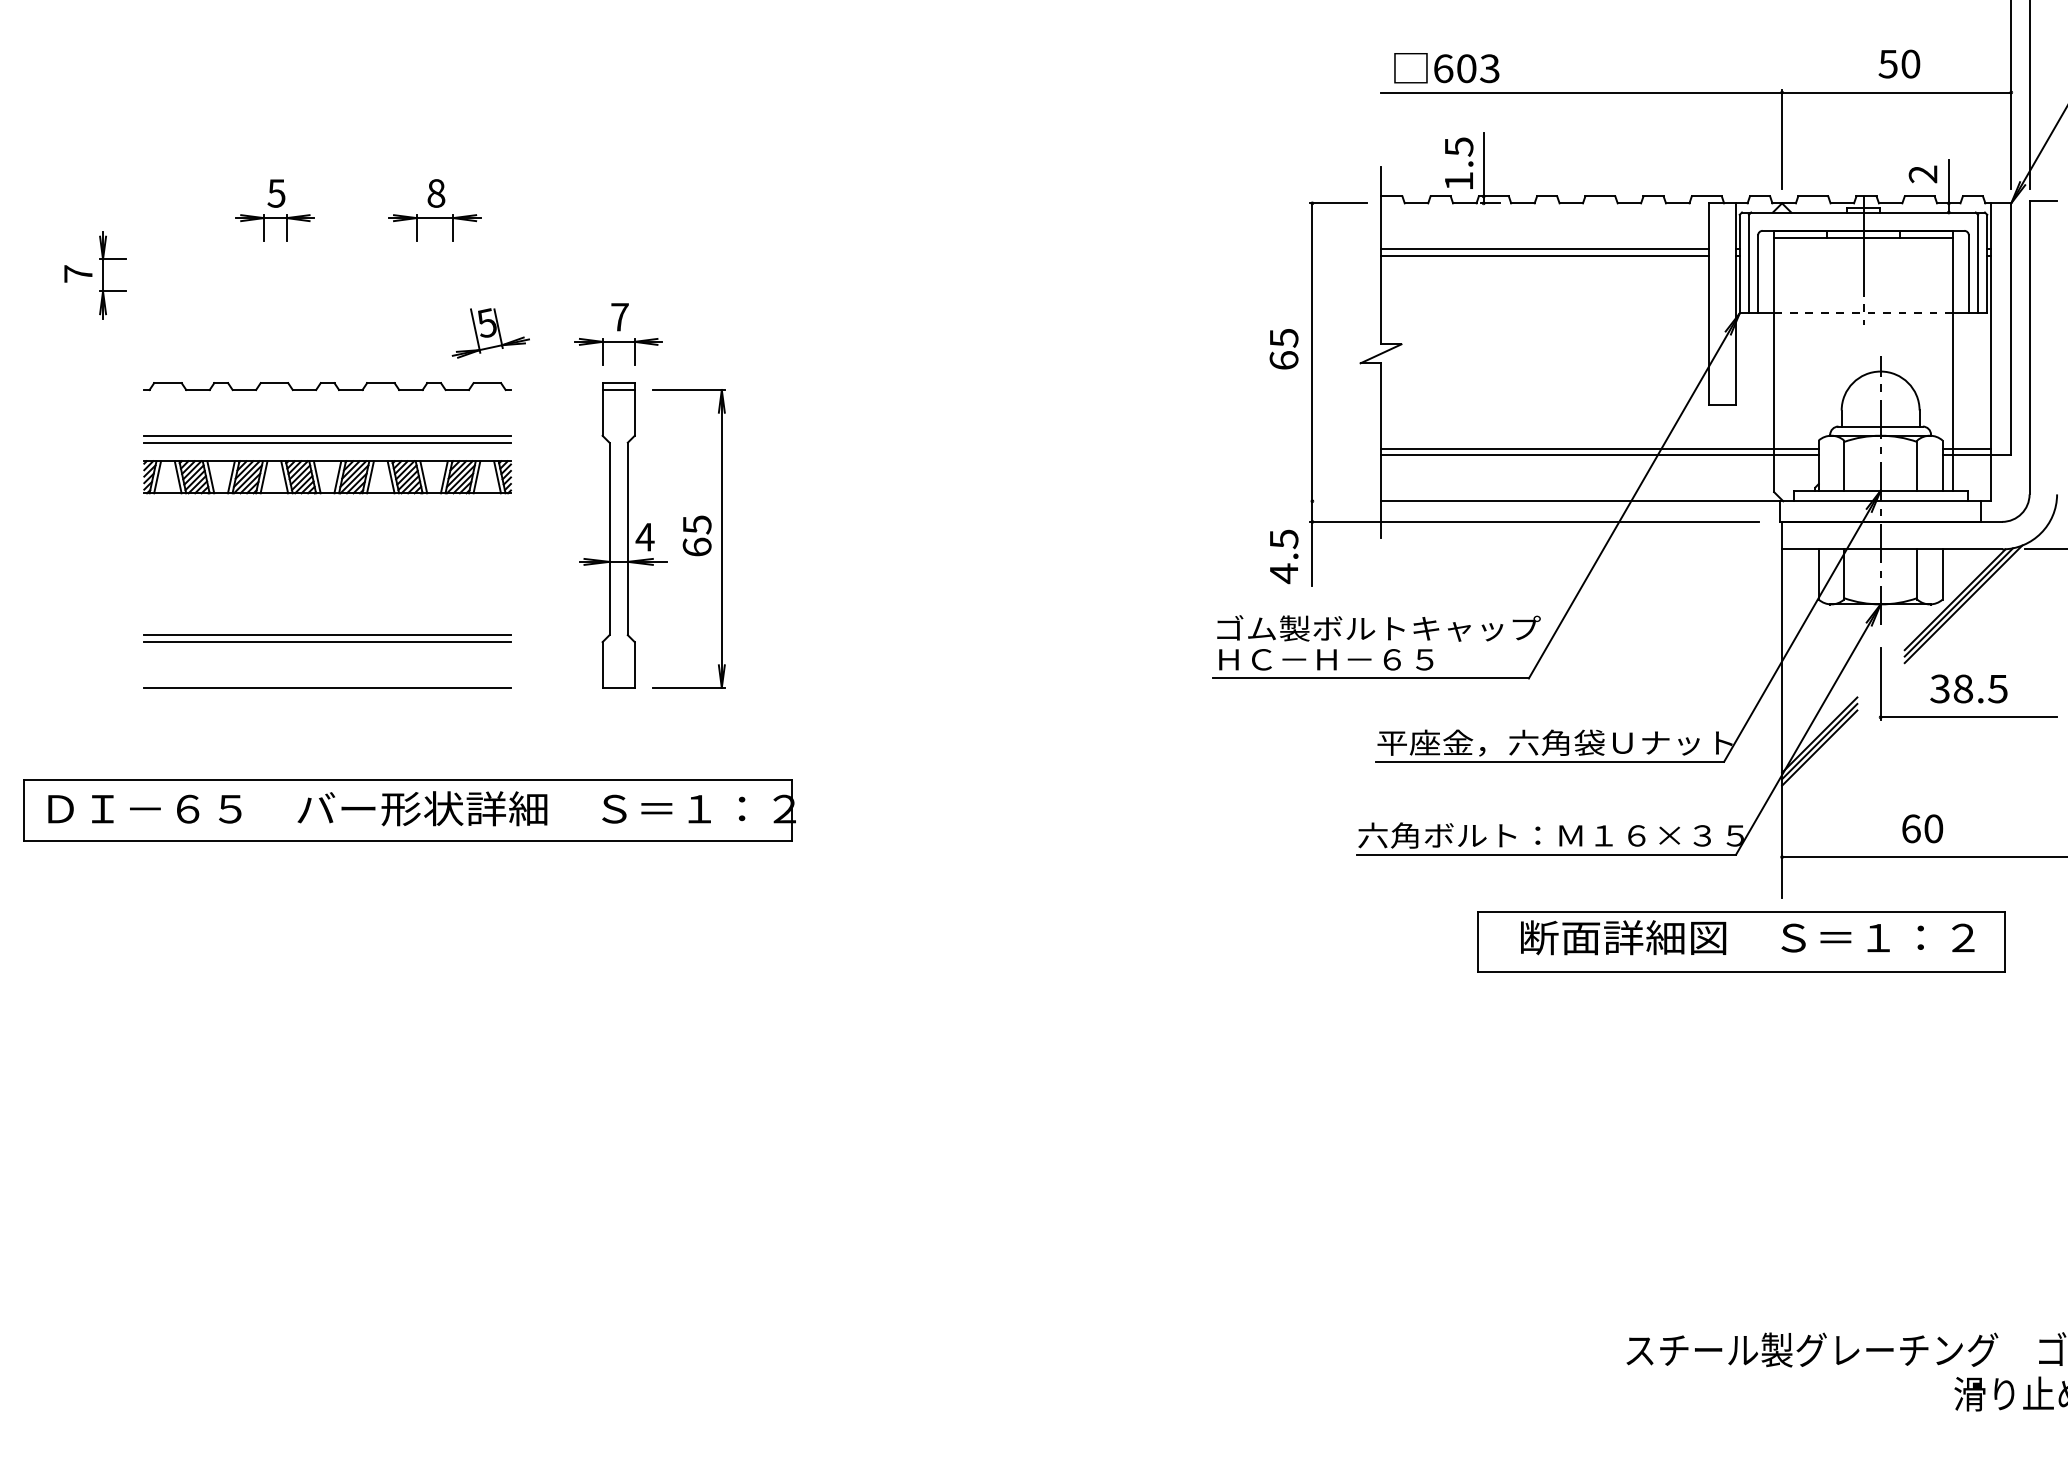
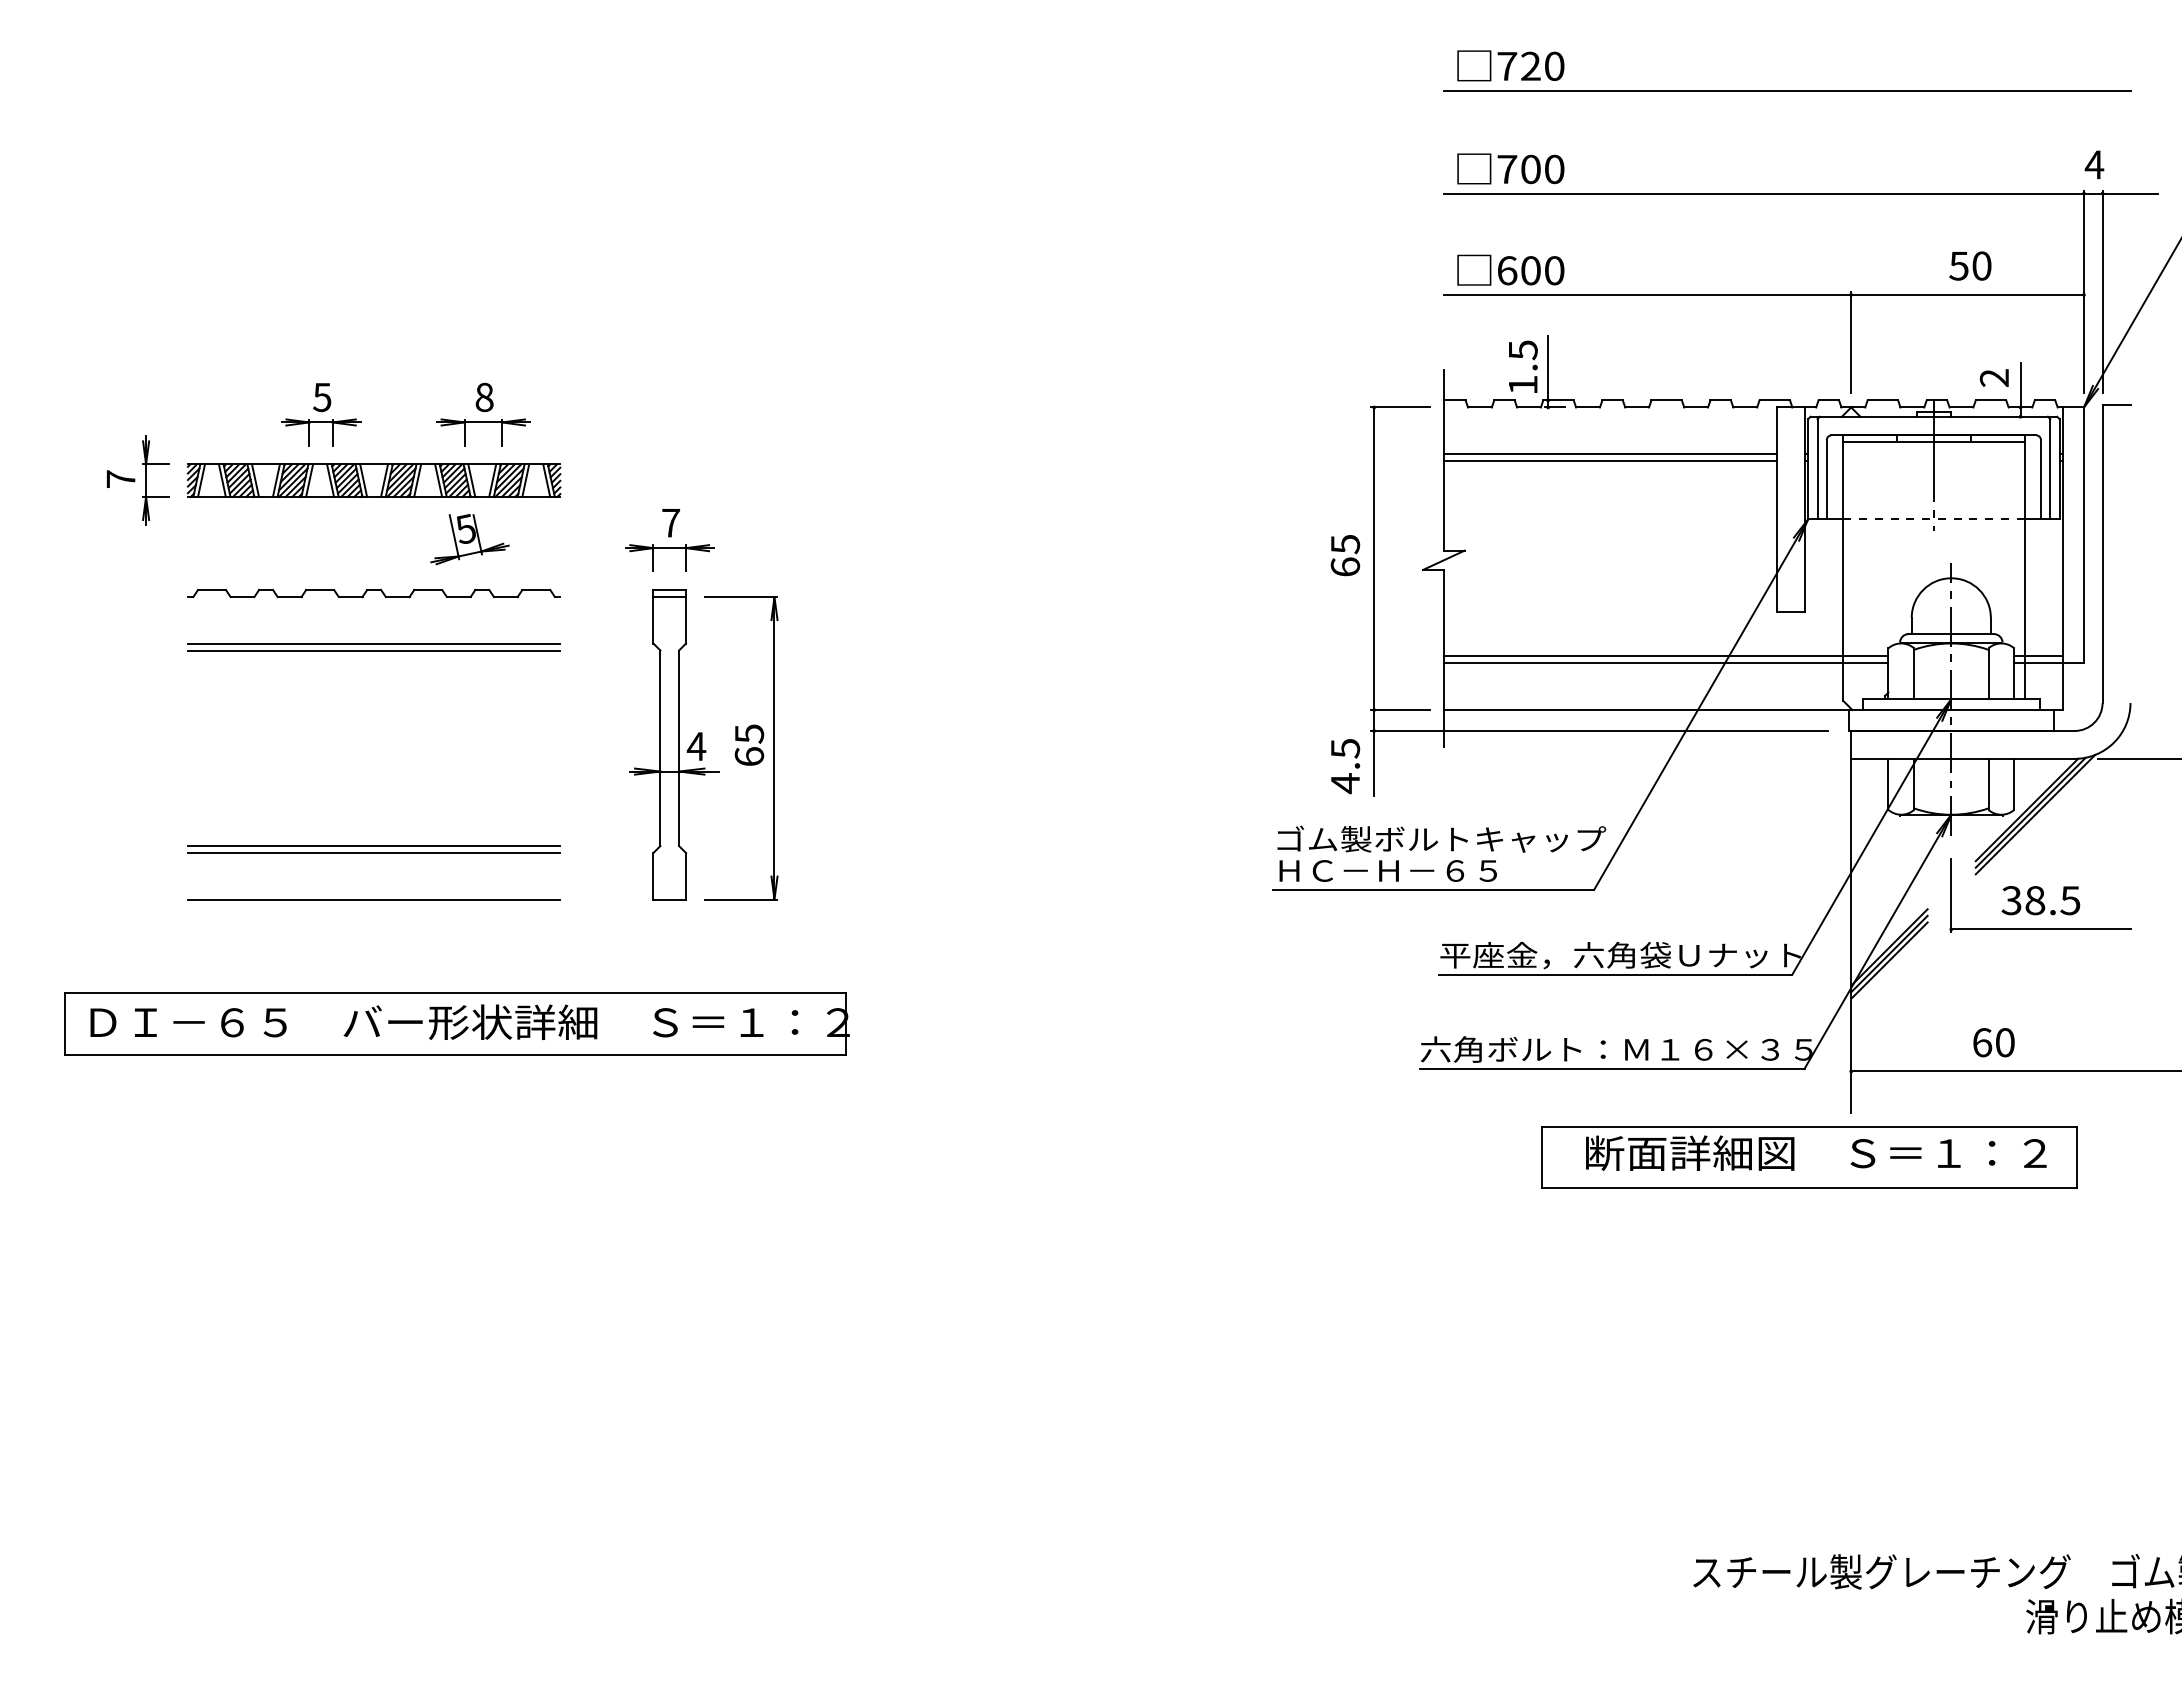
text: (1489, 68) -> (1554, 270), 603 -> 600
part: (490, 333) -> (469, 539), moved
part: (326, 477) -> (373, 480), moved
line: (1338, 501) -> (1400, 710), added

